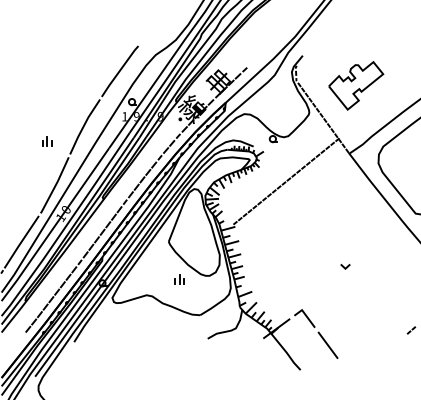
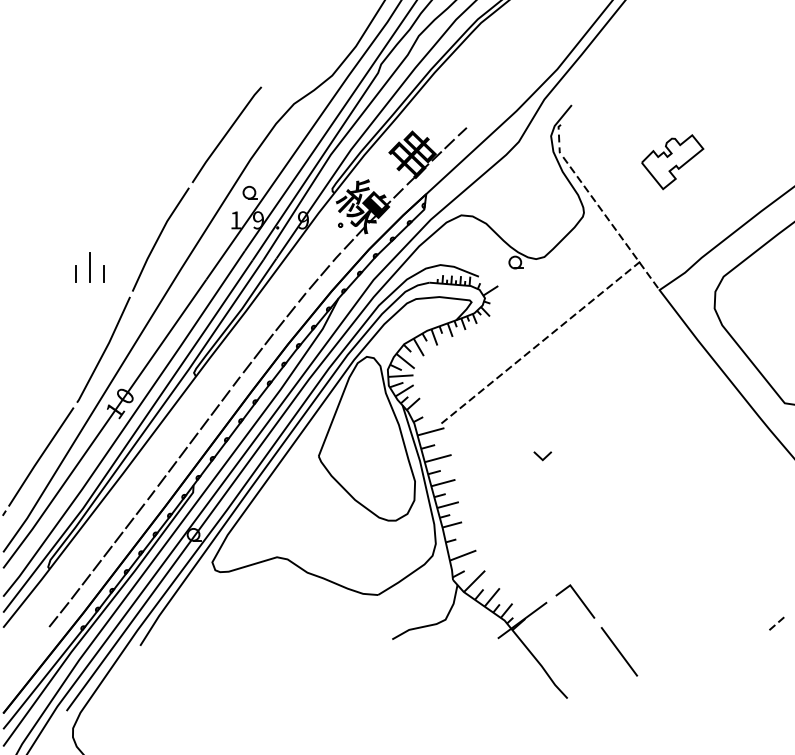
part: (356, 85) -> (673, 161), size x0.6
part: (47, 141) -> (89, 267), size x1.6
line: (344, 266) -> (540, 455), moved
part: (179, 279) -> (338, 527), removed

